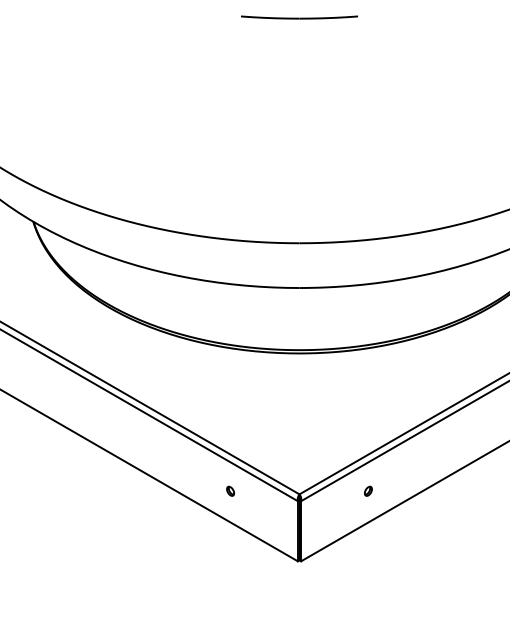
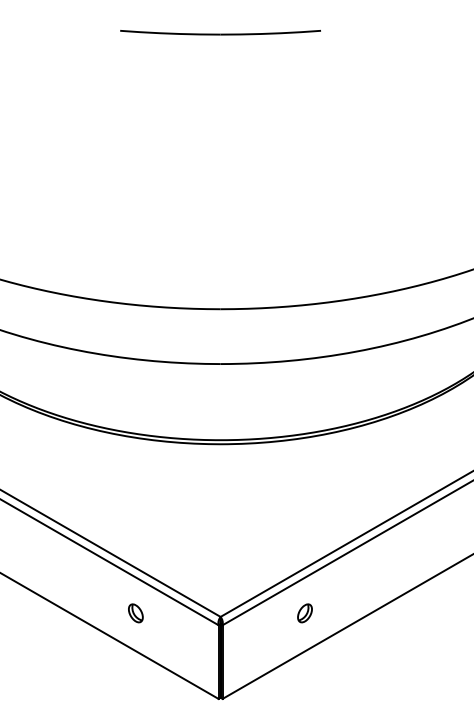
part: (299, 17) -> (220, 32), size x1.4
part: (230, 490) -> (136, 612), size x1.6
part: (368, 490) -> (305, 612), size x1.6

